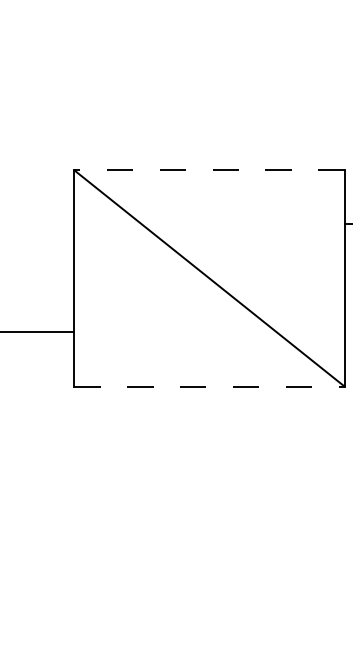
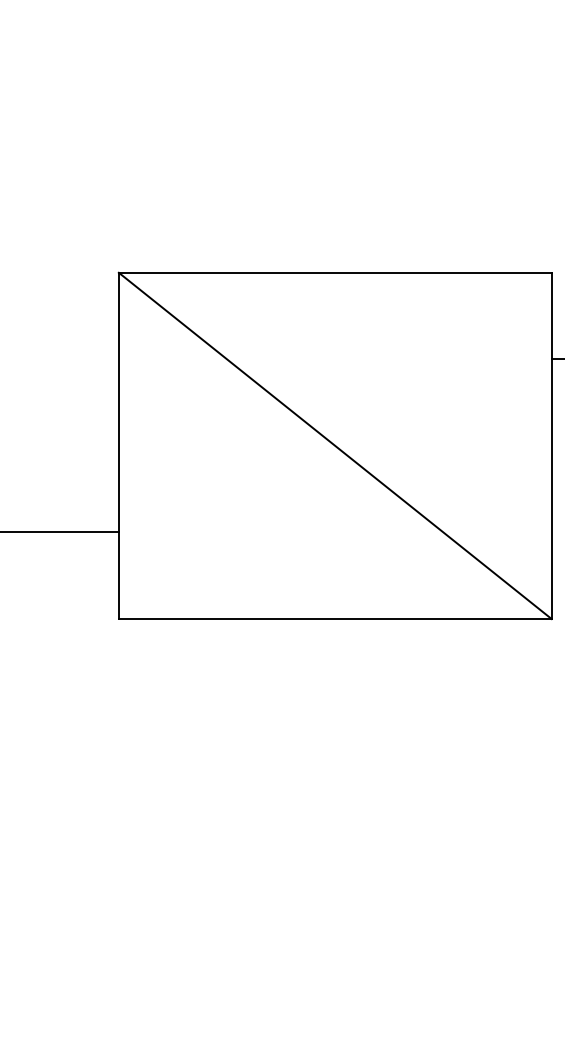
line: (208, 170) -> (333, 273), dashed -> solid
line: (209, 386) -> (335, 618), dashed -> solid

